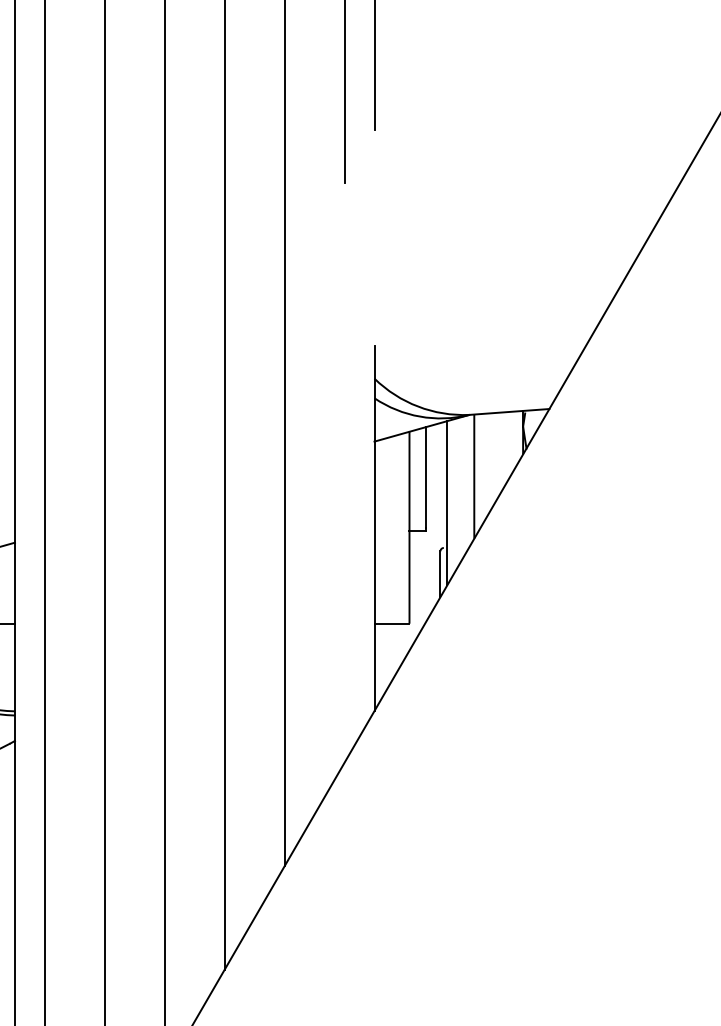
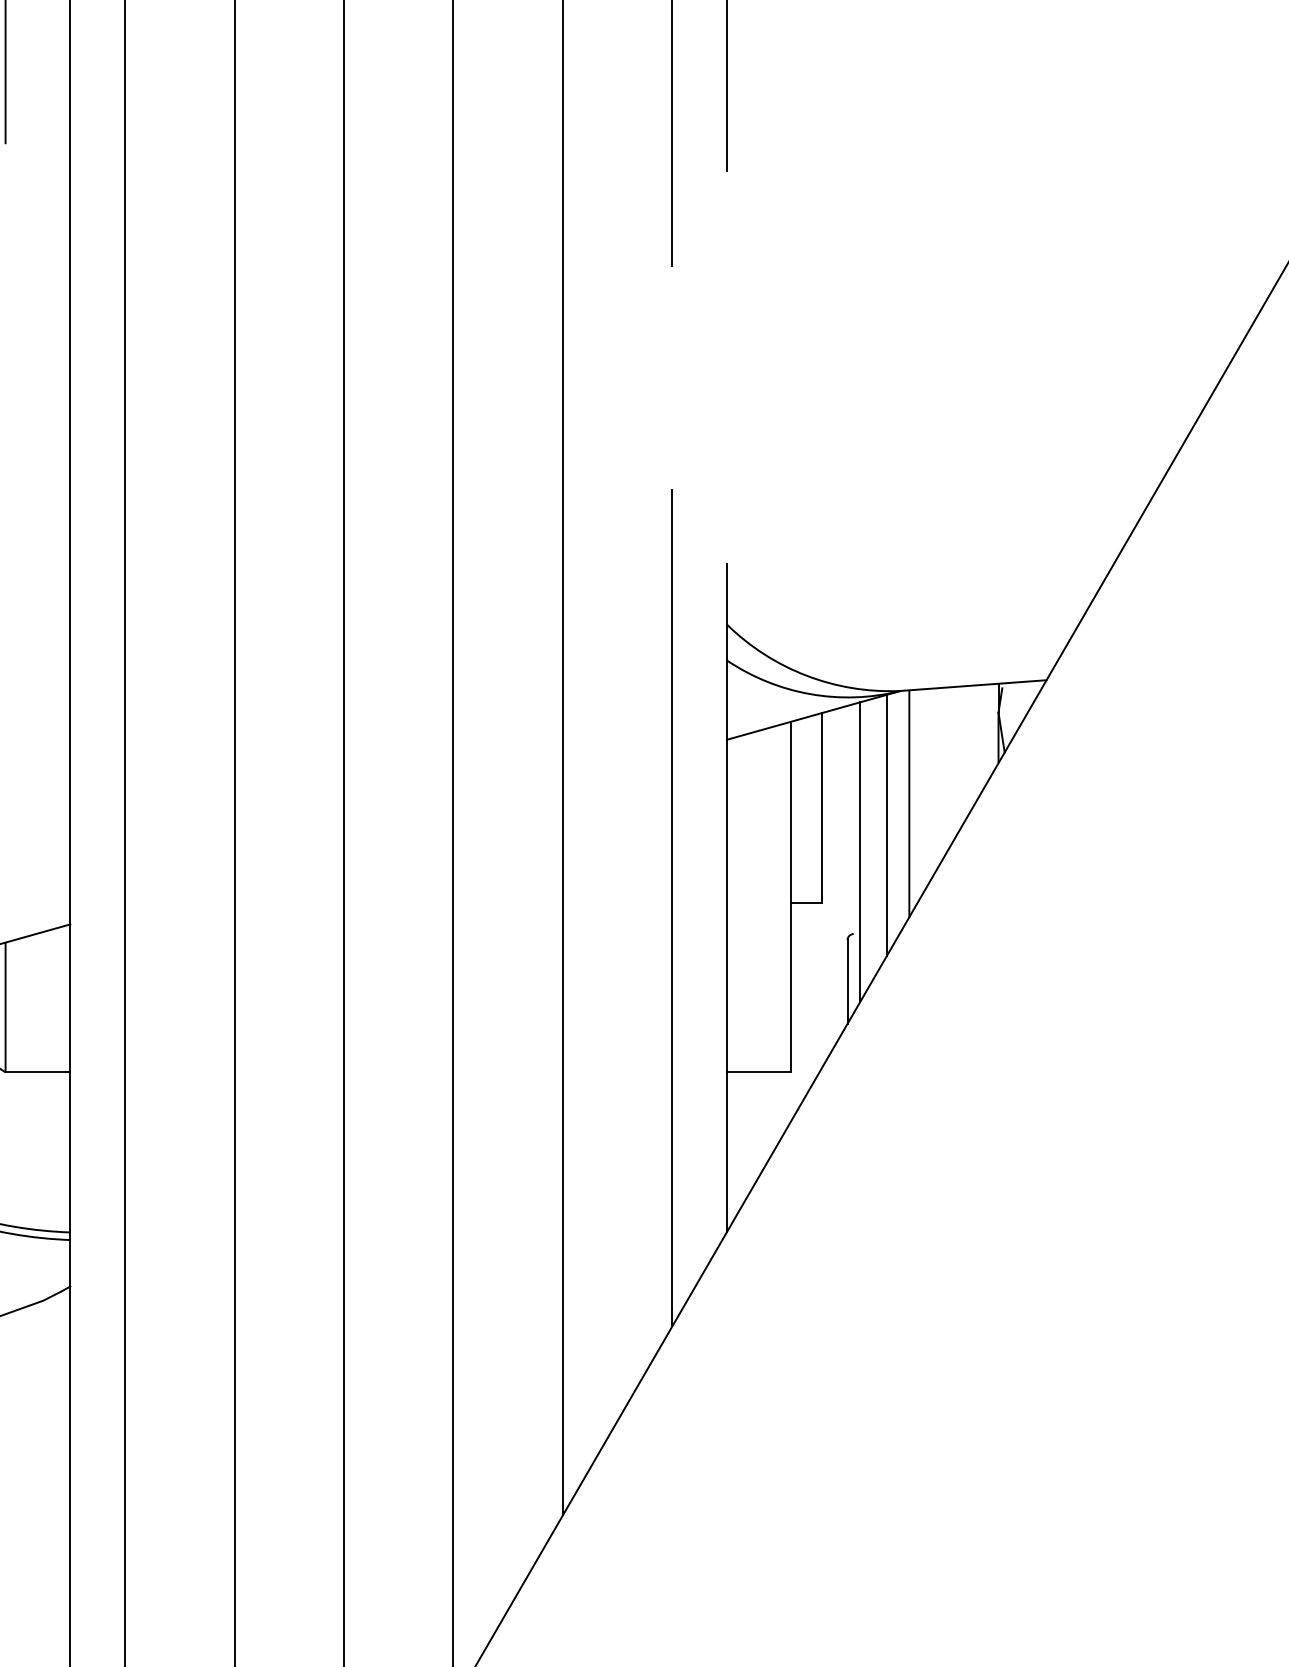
line: (462, 488) -> (887, 825), added
line: (344, 533) -> (672, 907), added

